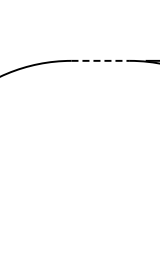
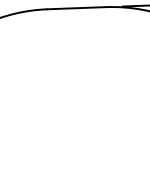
line: (101, 60) -> (77, 7), dashed -> solid

